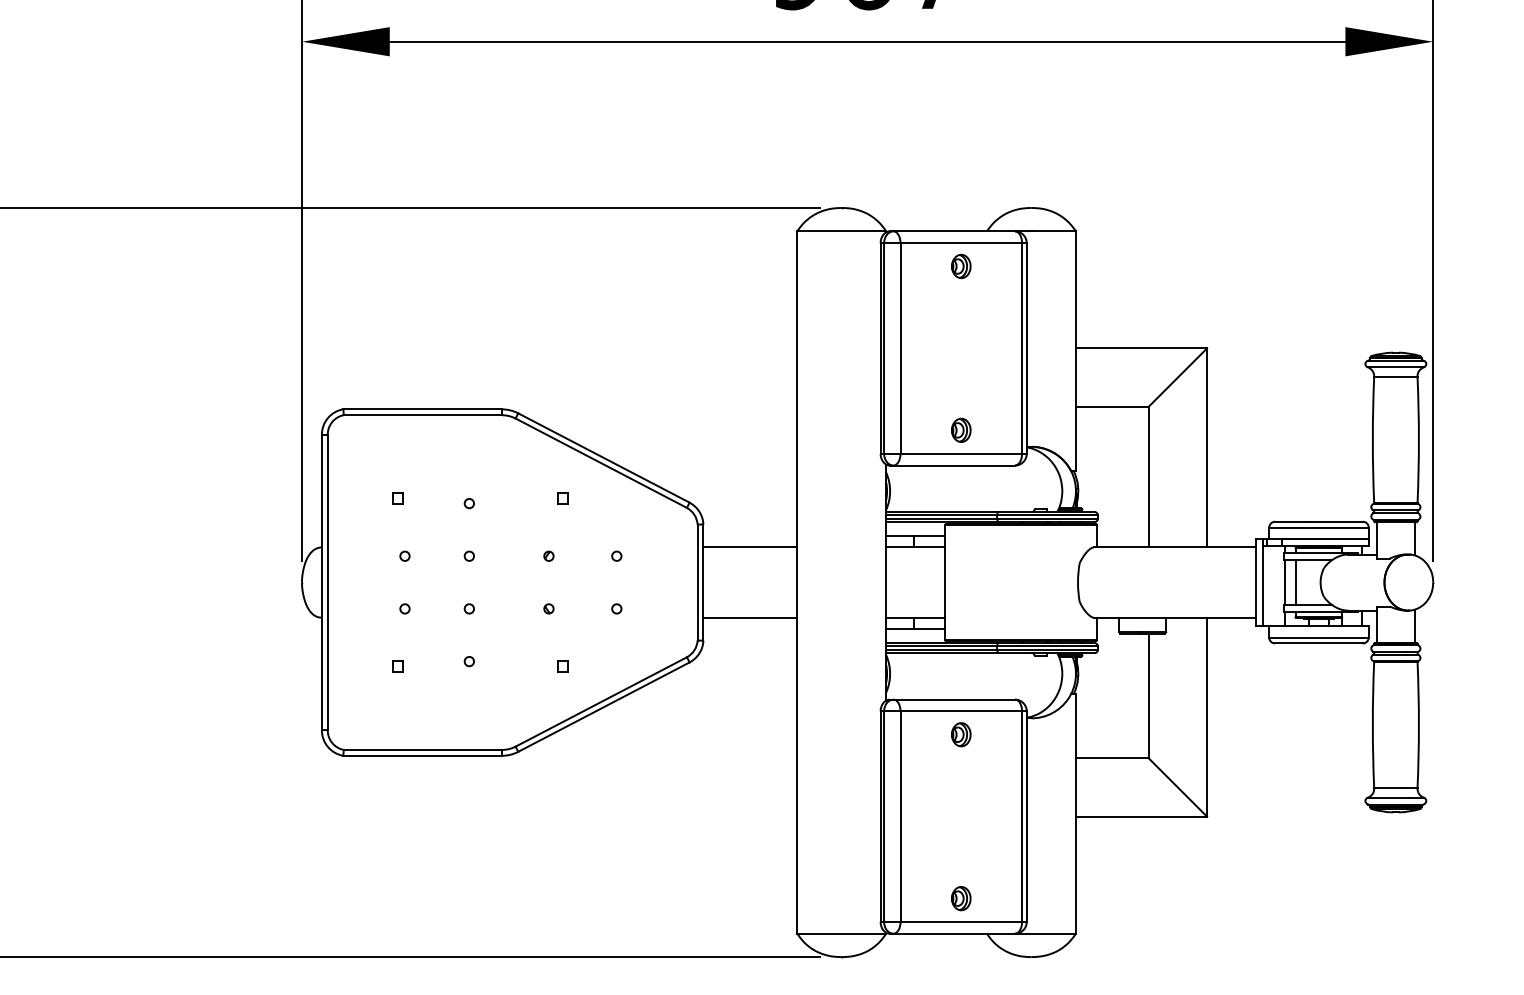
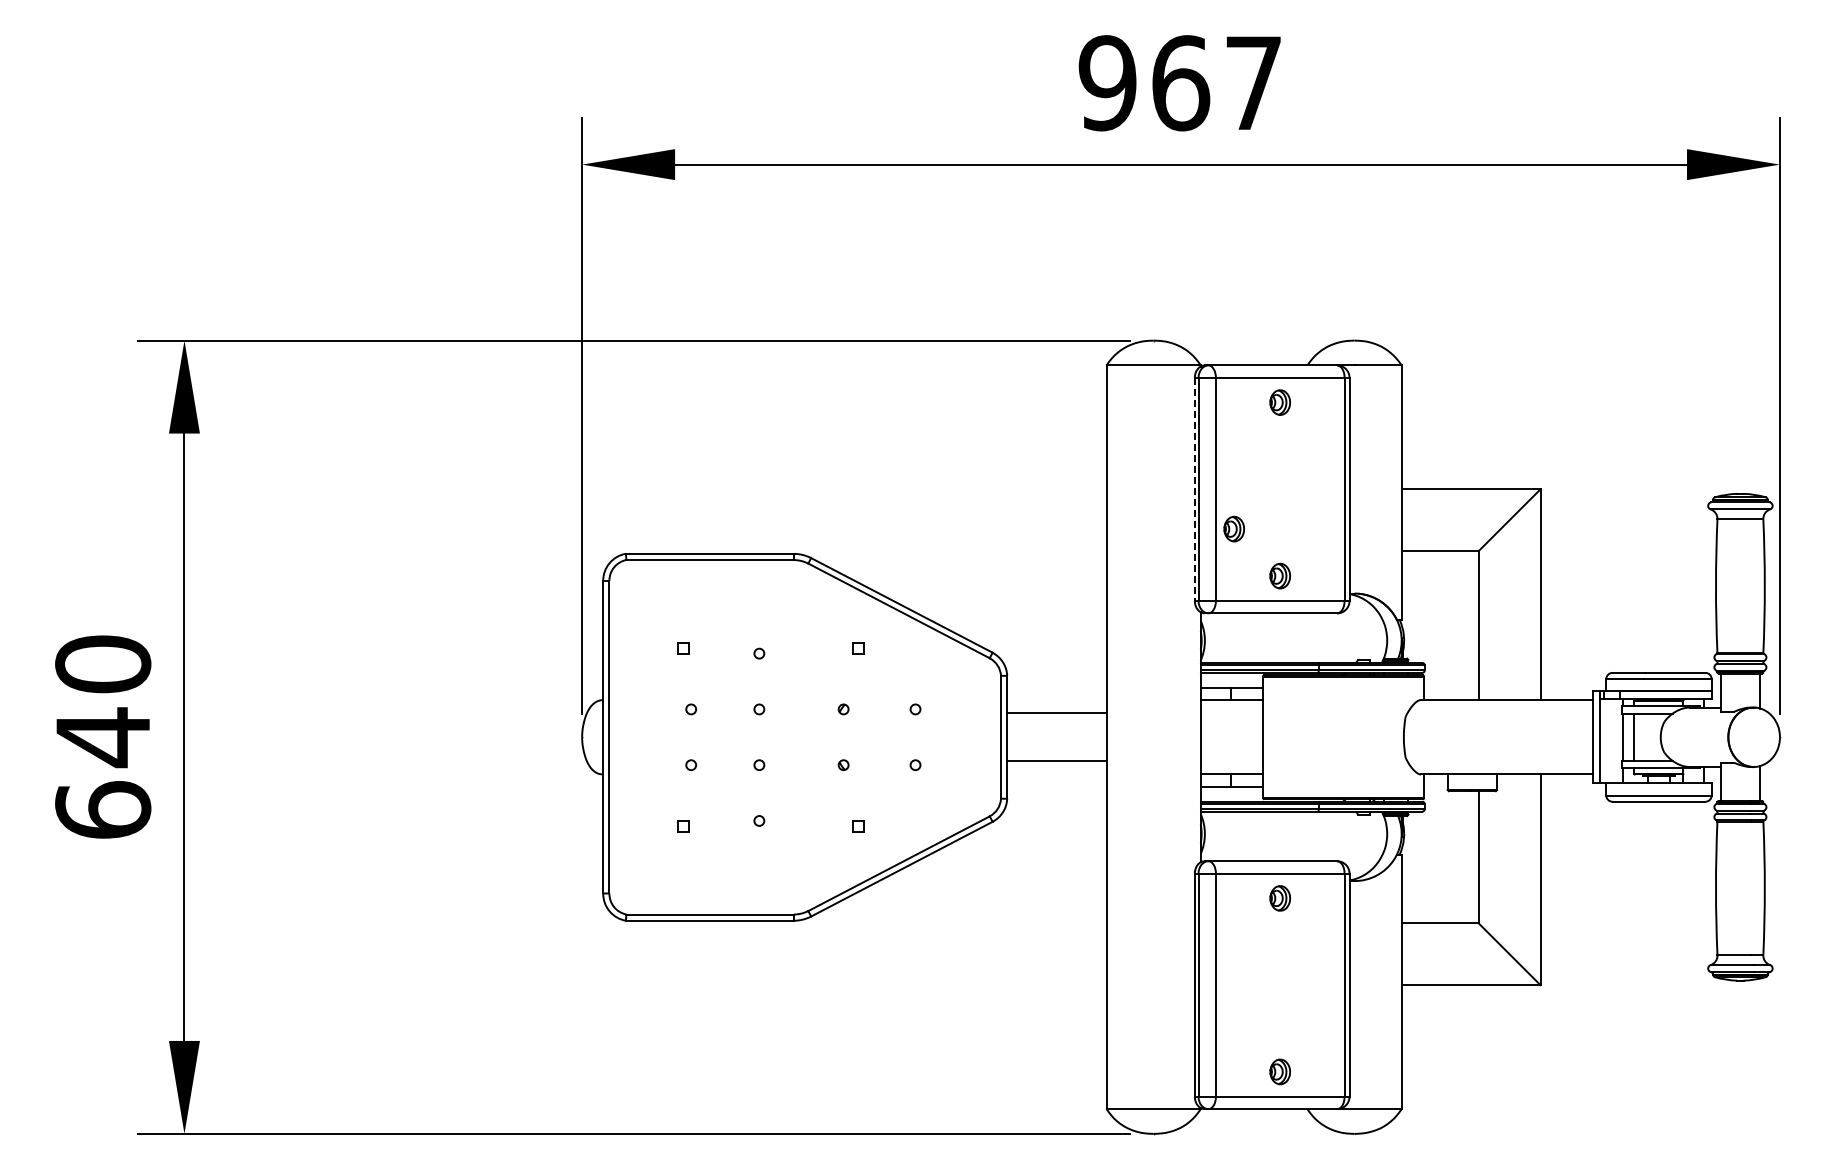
line: (880, 348) -> (1194, 489), solid -> dashed
part: (918, 385) -> (1234, 528), added
line: (749, 547) -> (1056, 761), moved
line: (749, 617) -> (1056, 713), moved

